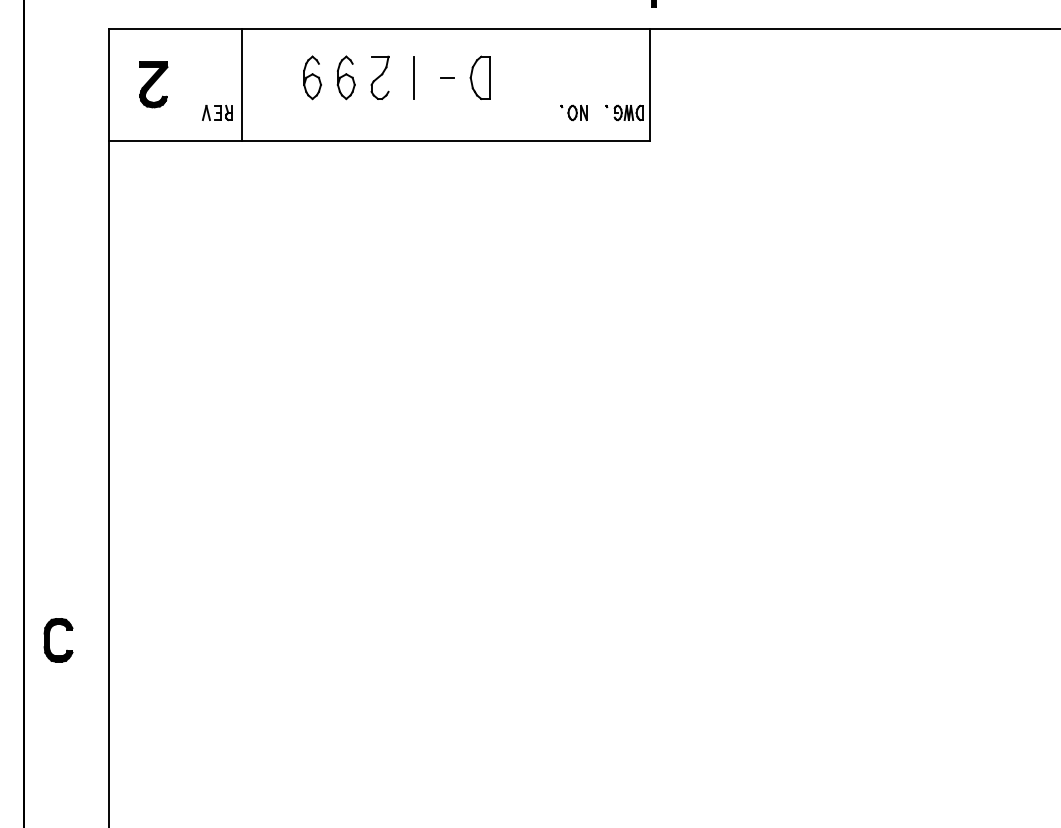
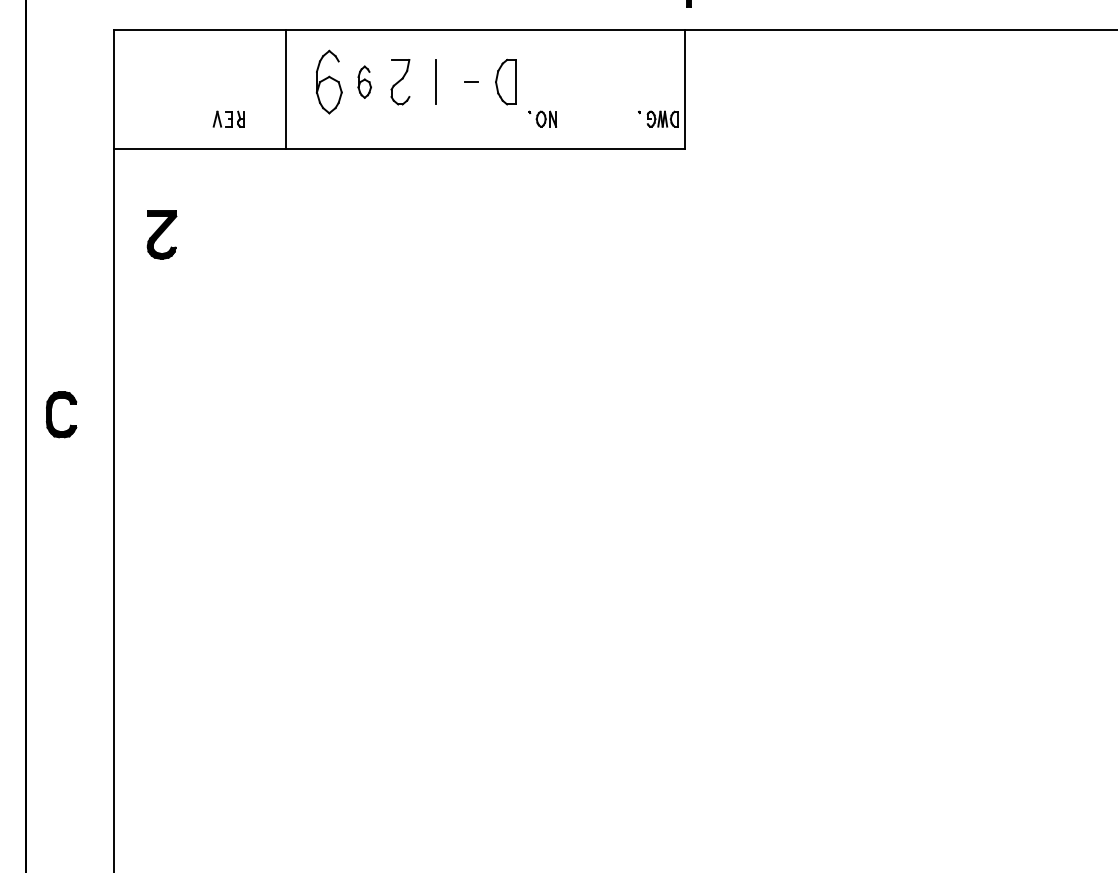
part: (312, 77) -> (329, 81), size x1.4
part: (345, 77) -> (364, 81), size x0.7
part: (153, 84) -> (161, 234), moved
line: (242, 84) -> (286, 89), moved
part: (573, 112) -> (542, 118), moved
part: (49, 640) -> (52, 414), moved

